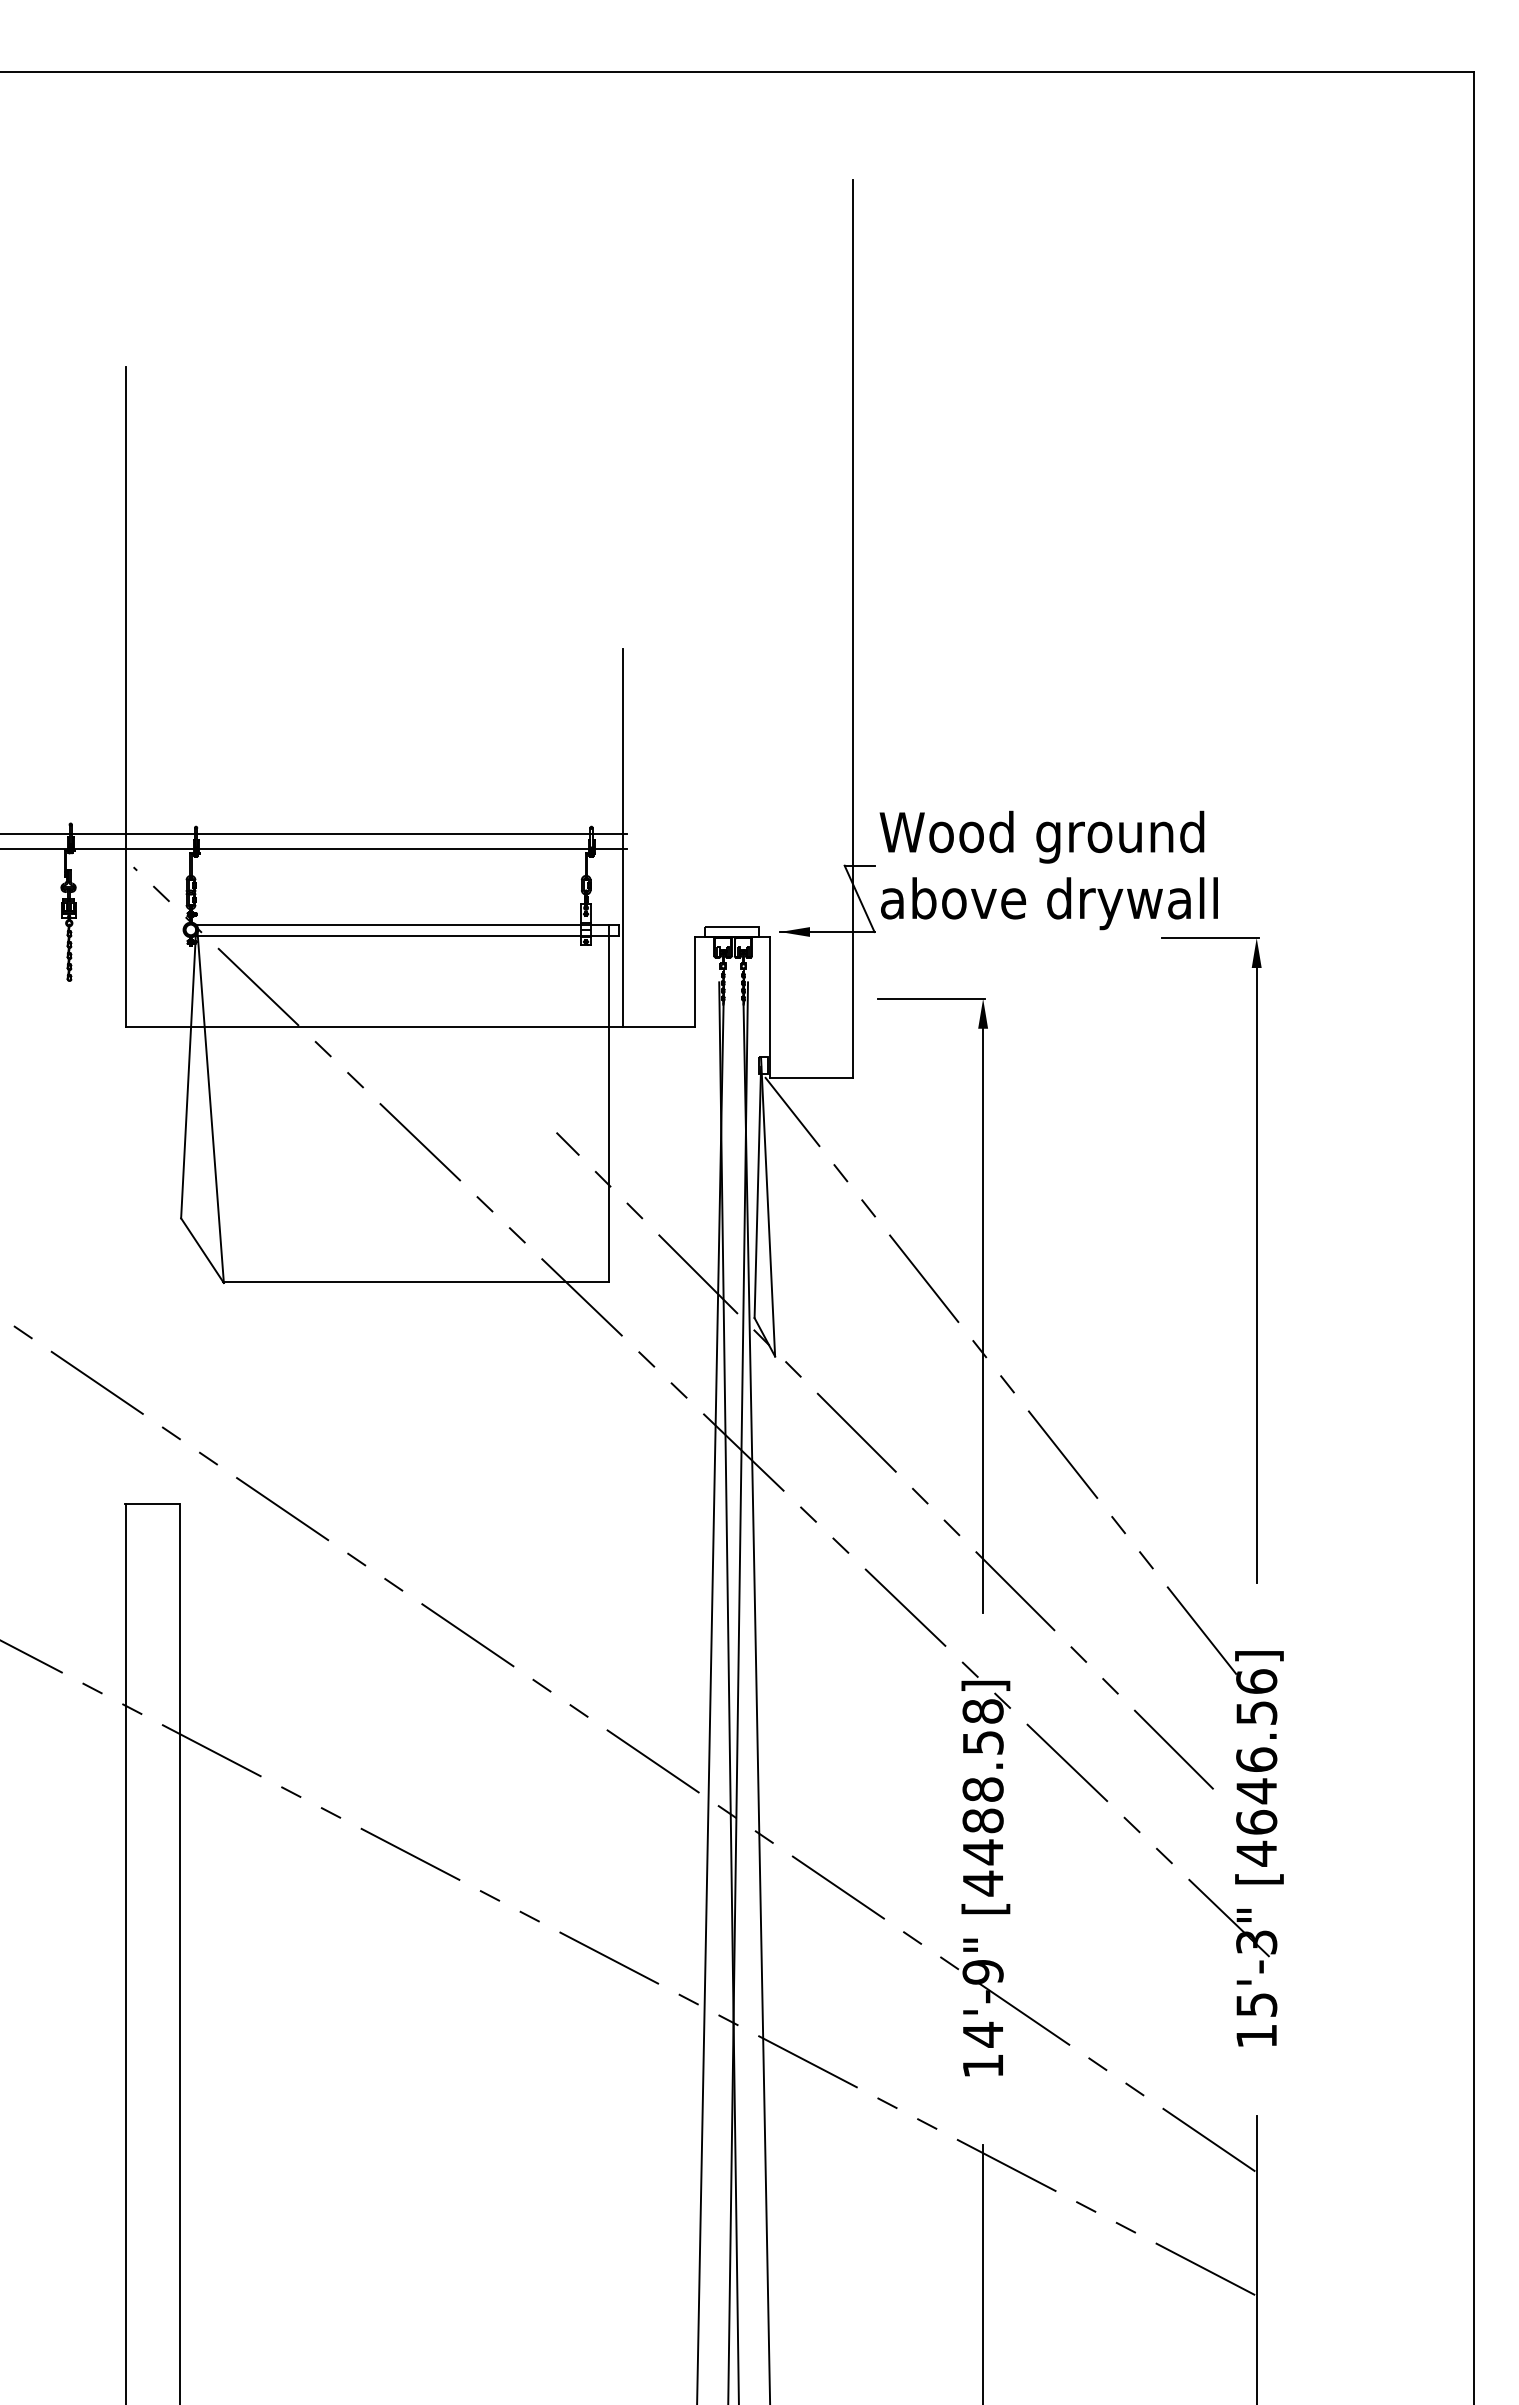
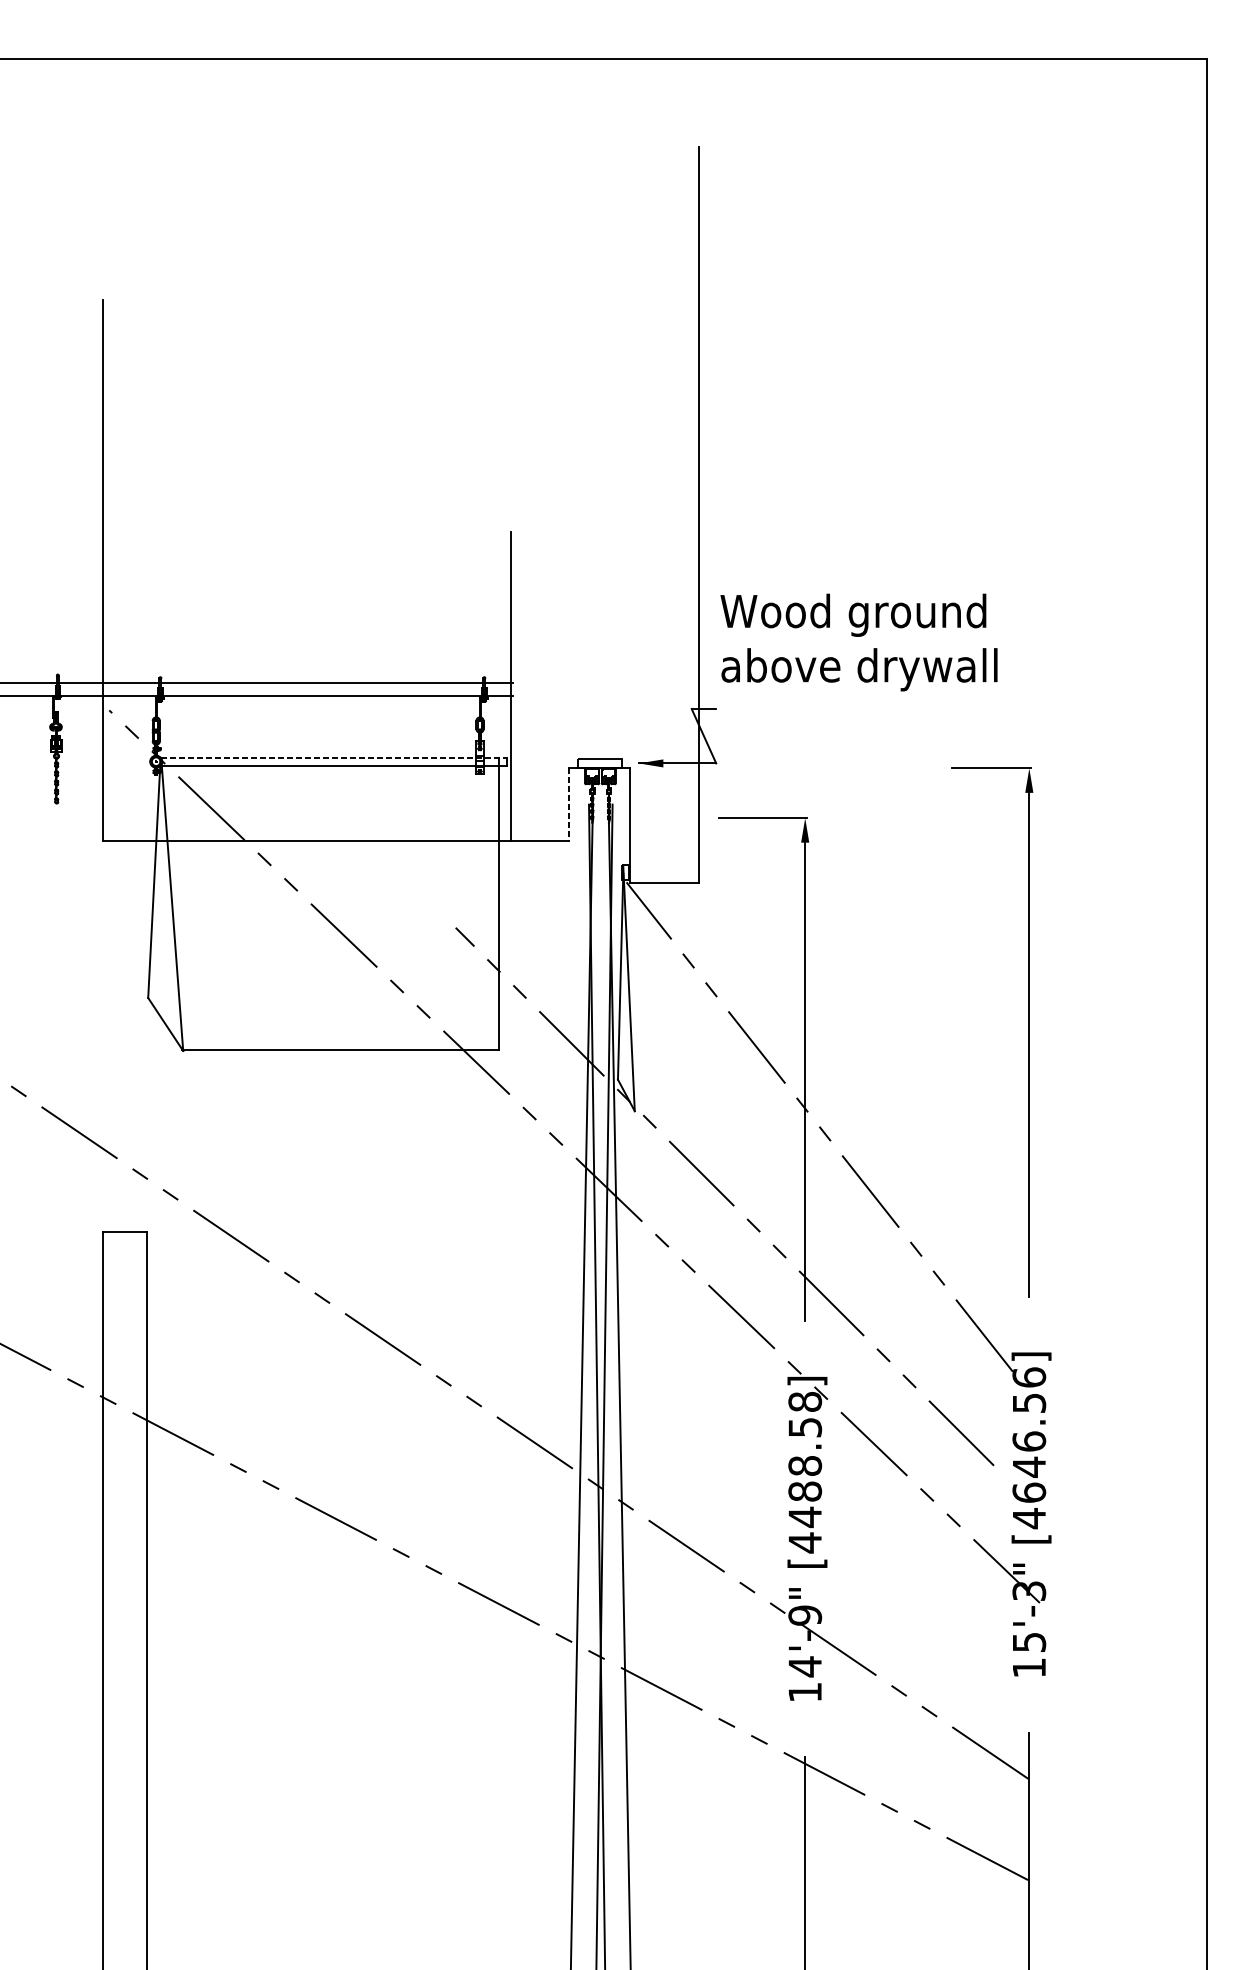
text: (1048, 870) -> (858, 642), moved
line: (408, 925) -> (334, 758), solid -> dashed
line: (695, 982) -> (569, 804), solid -> dashed

